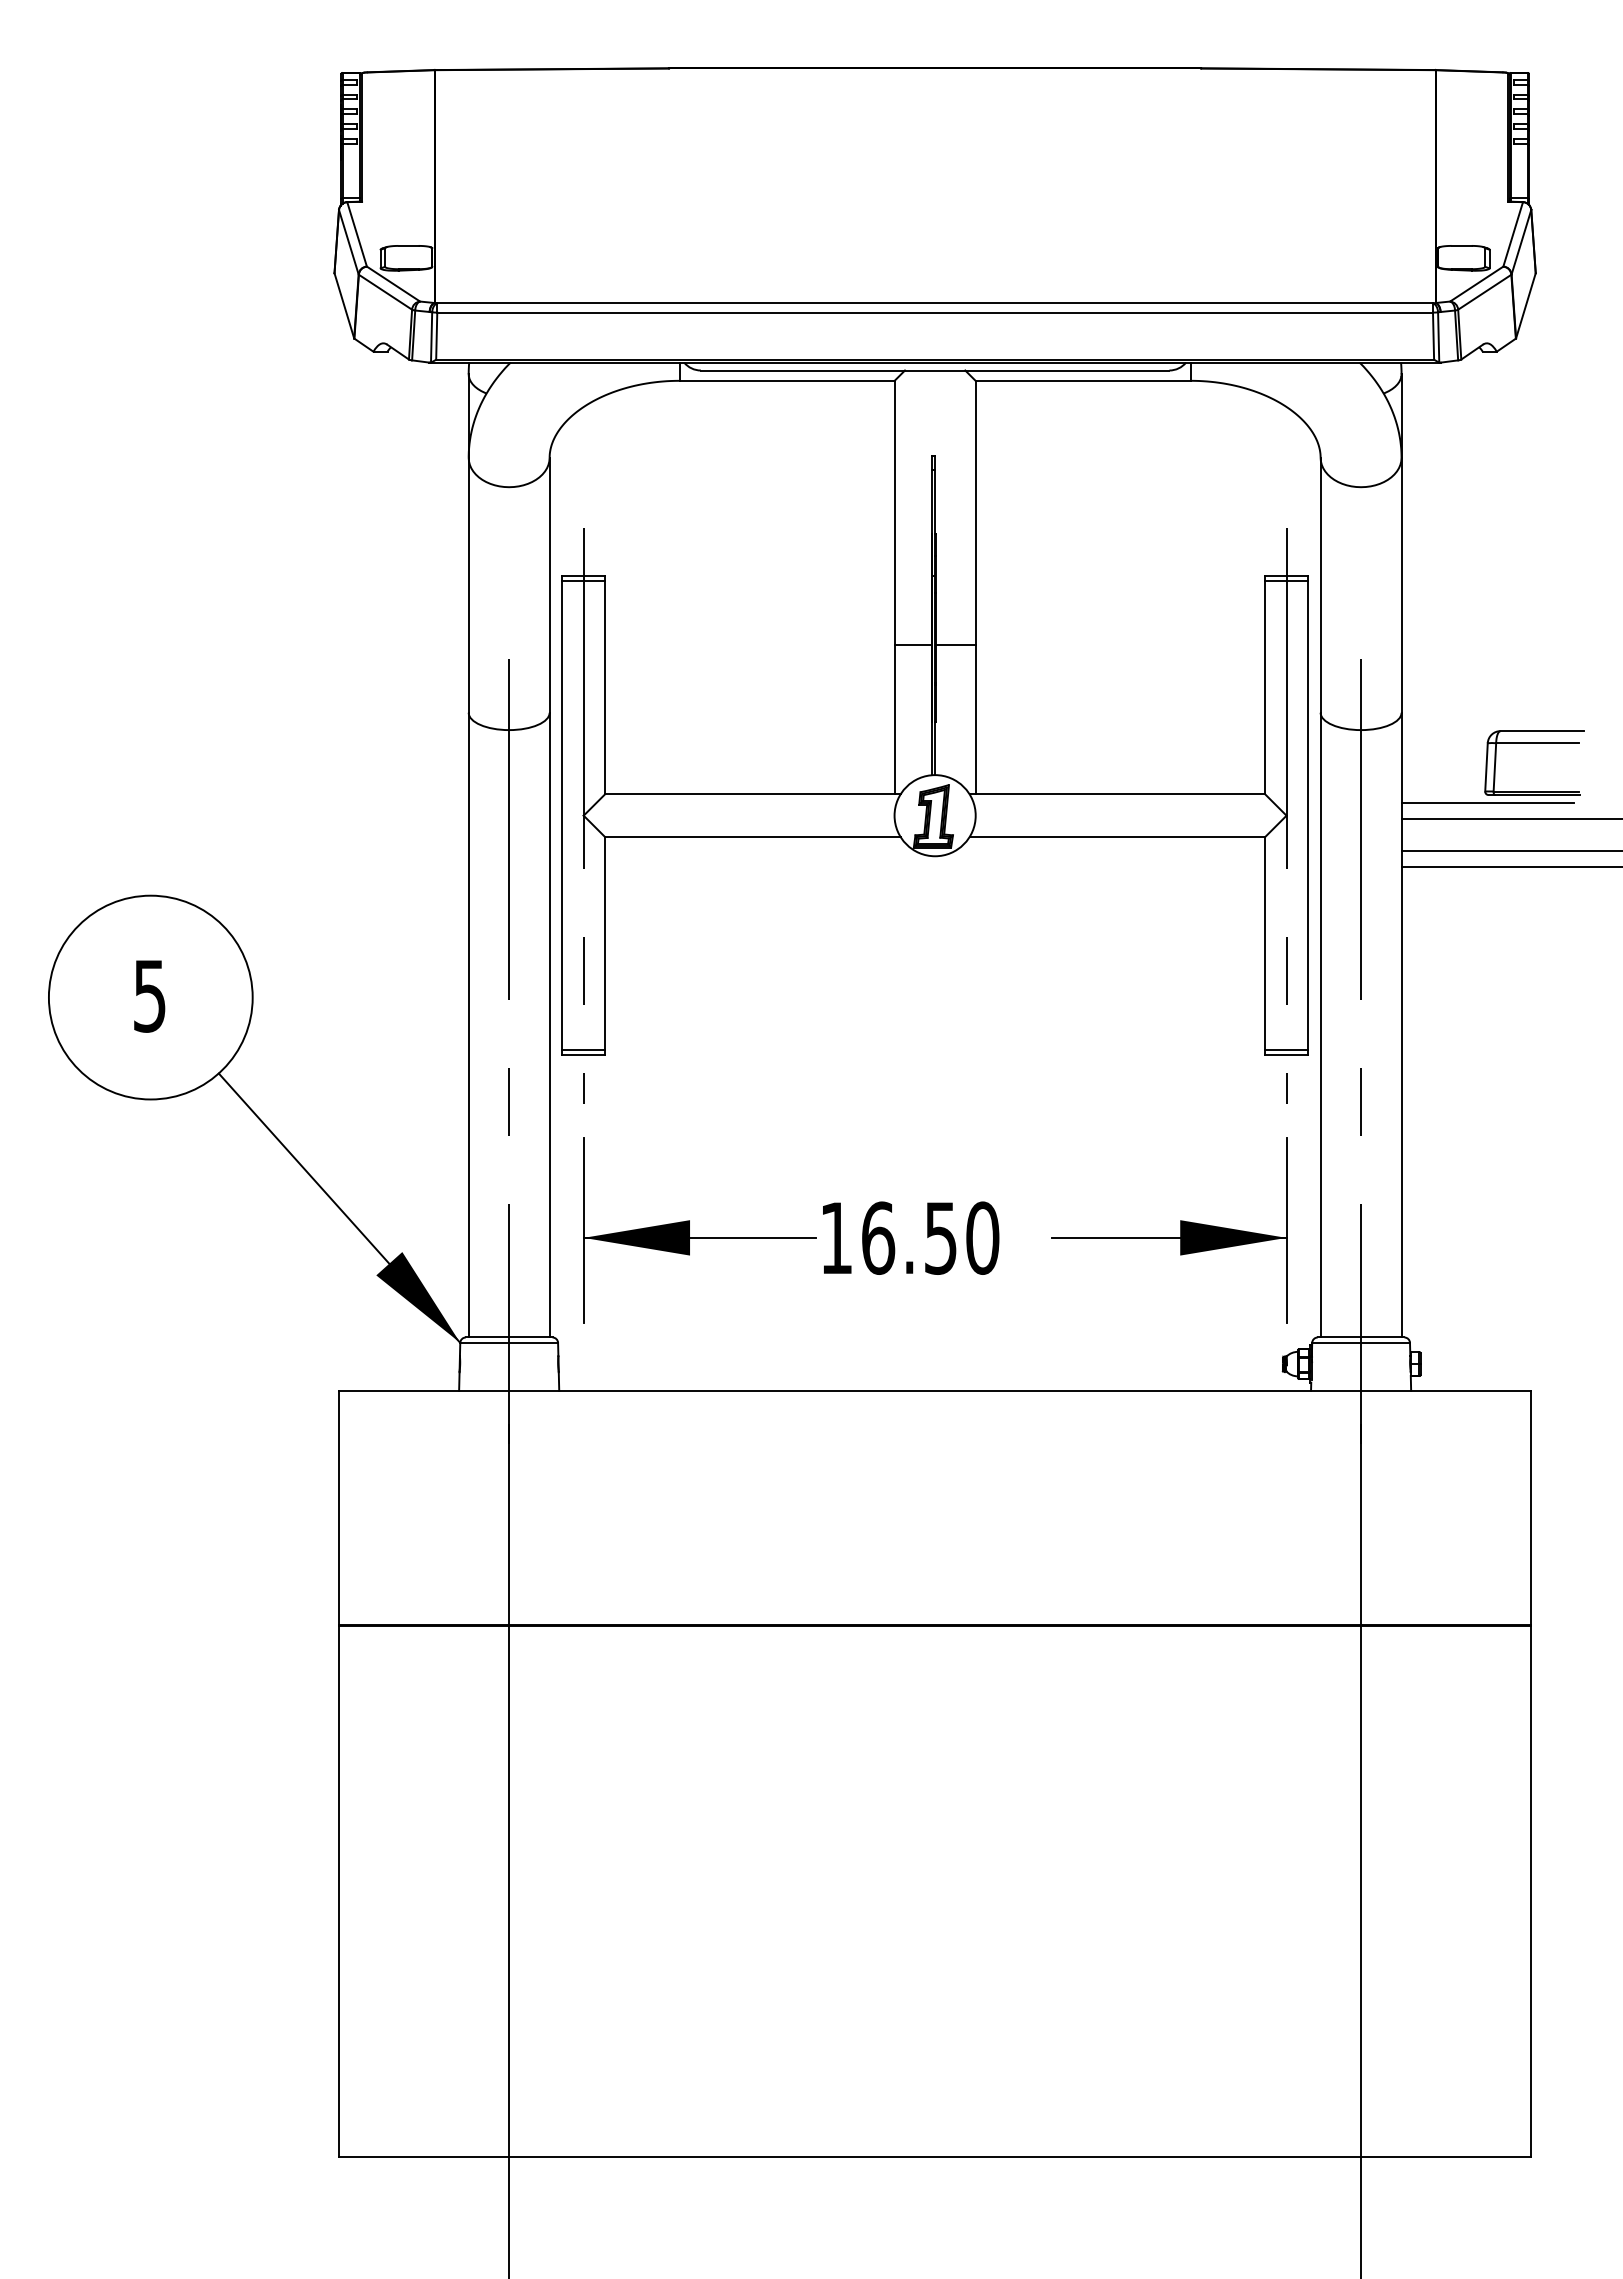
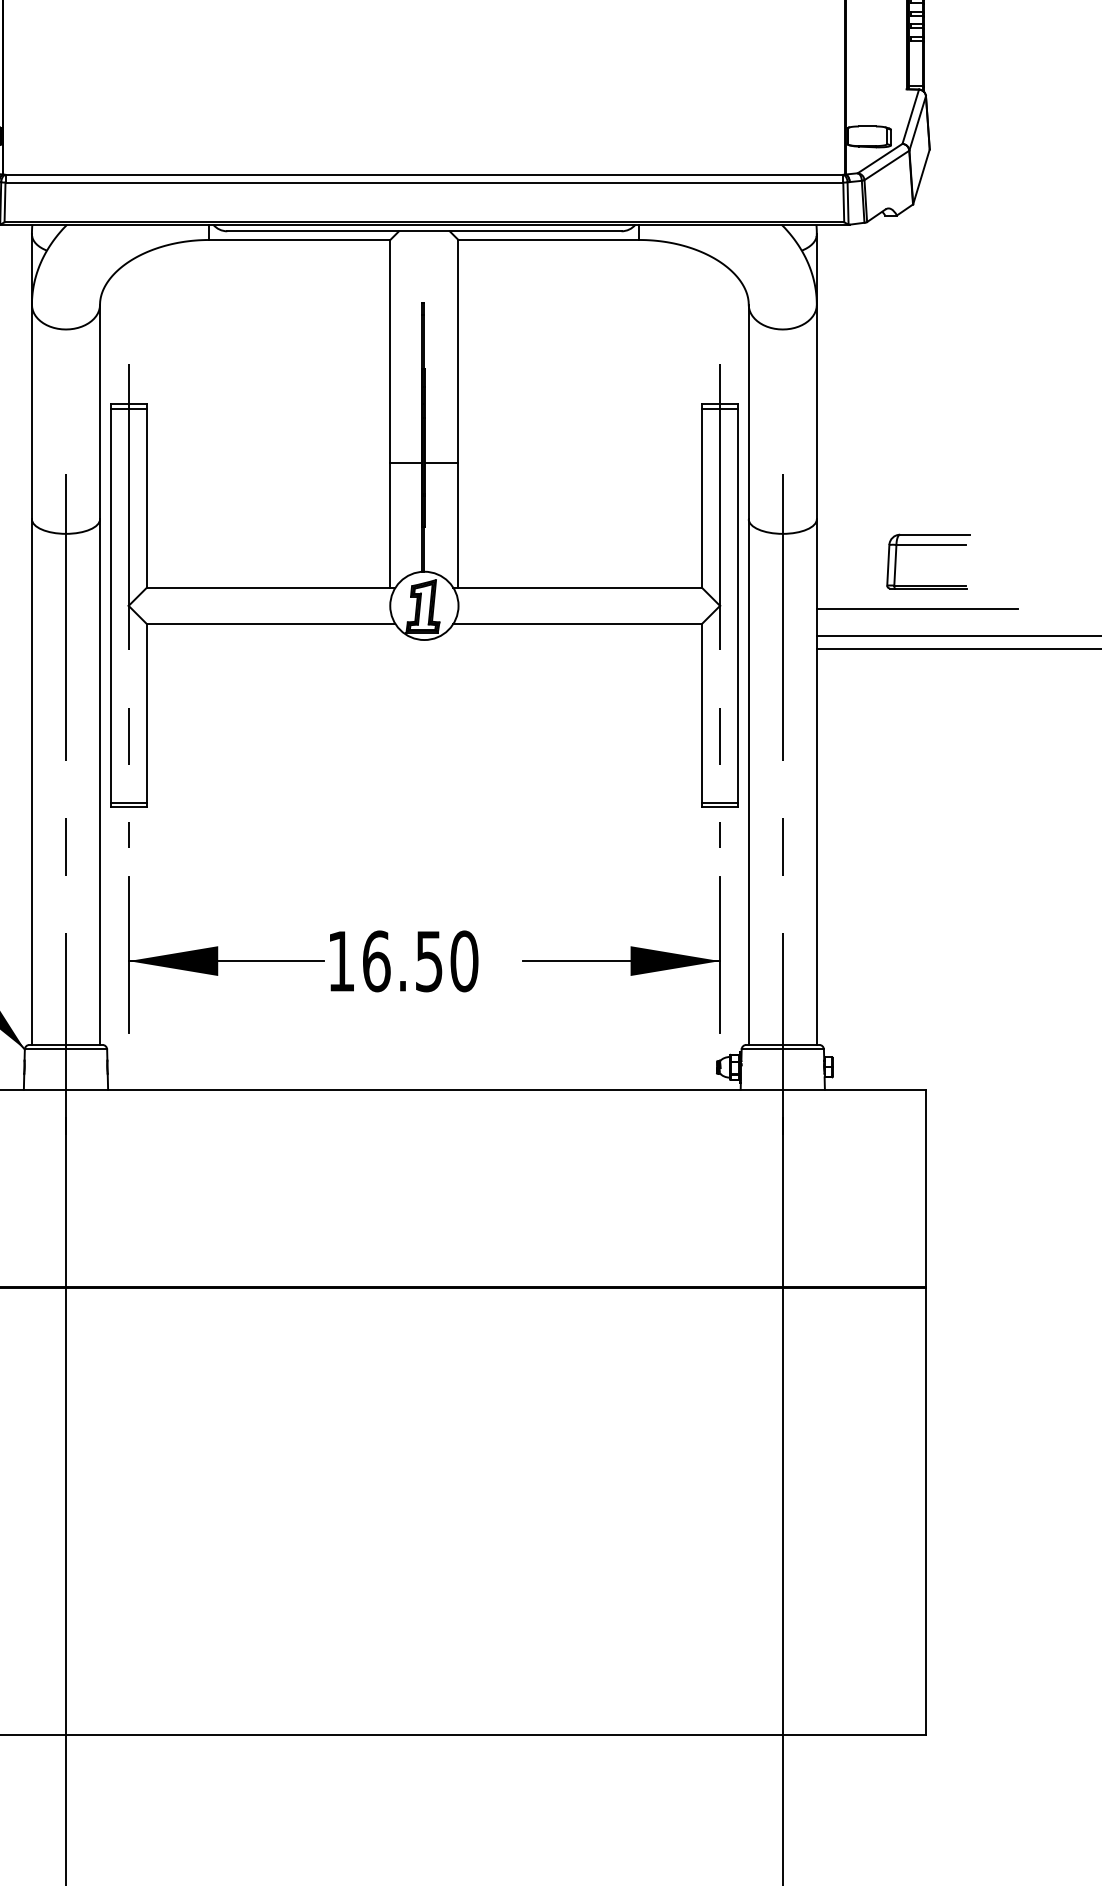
line: (1487, 803) -> (889, 595), removed

